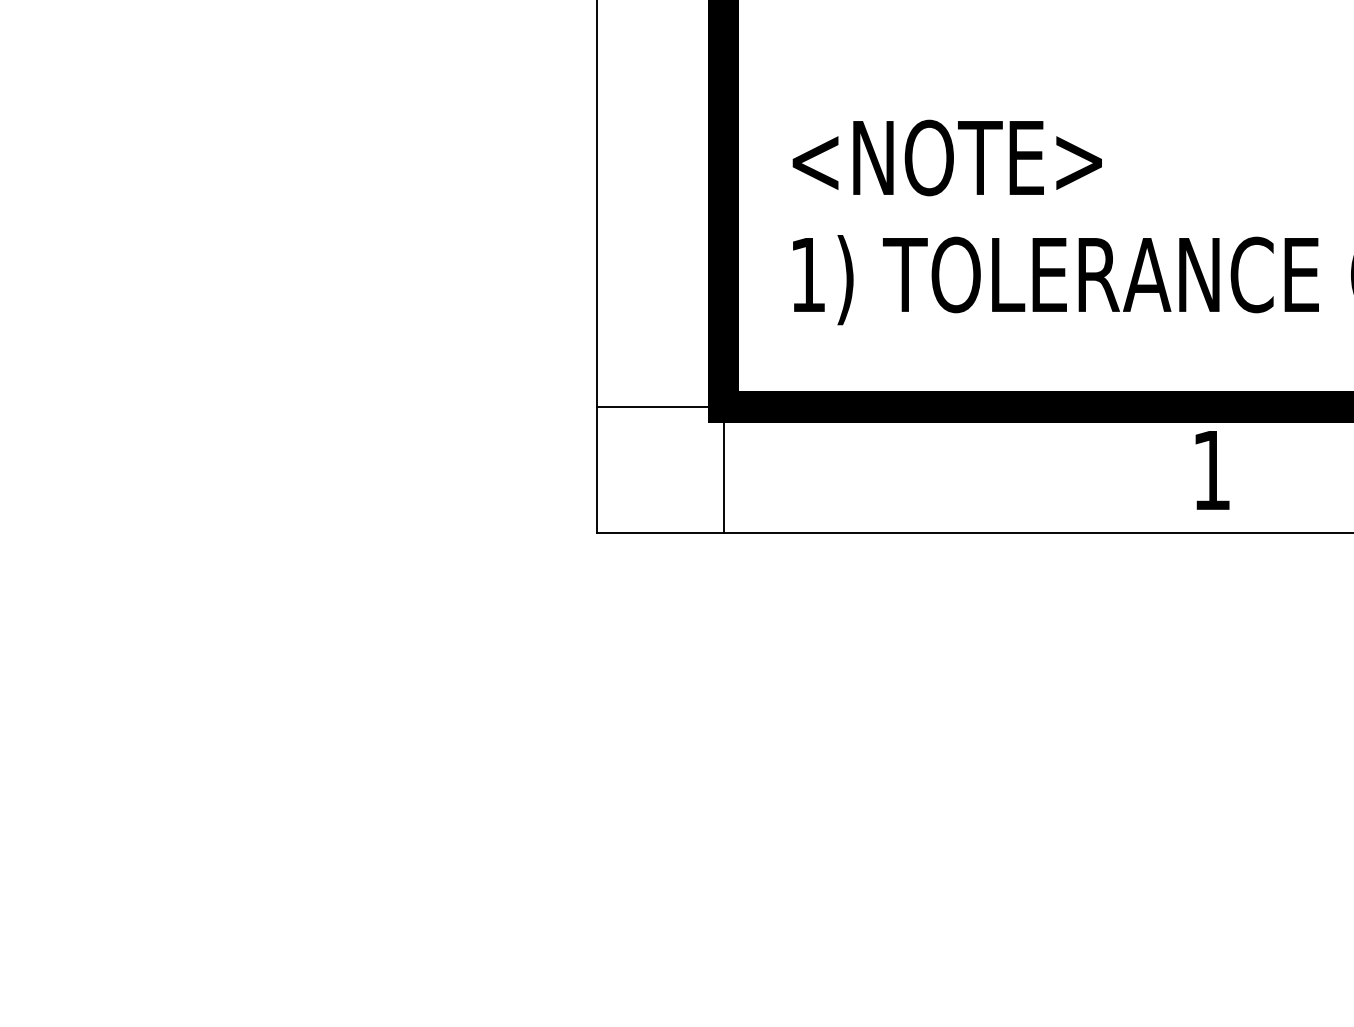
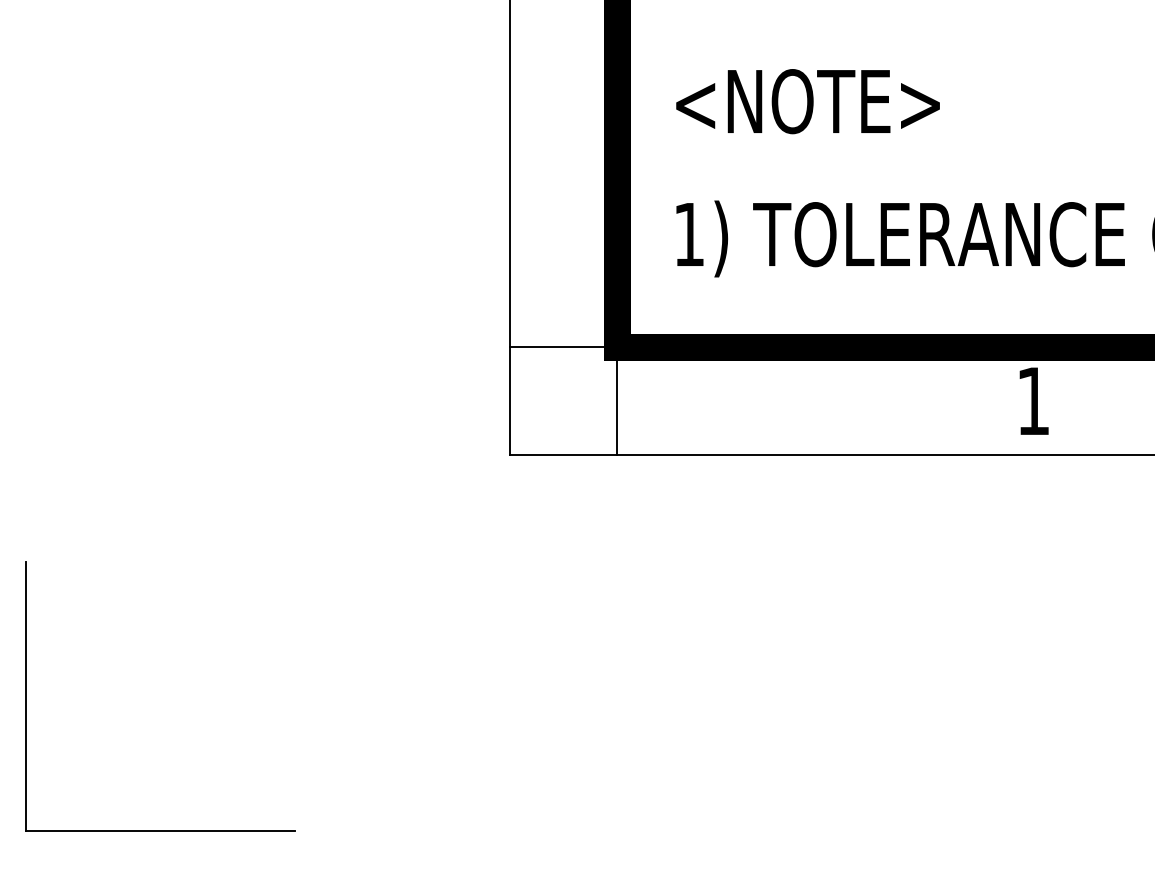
text: (946, 157) -> (807, 101), moved
part: (30, 816) -> (26, 696), added

